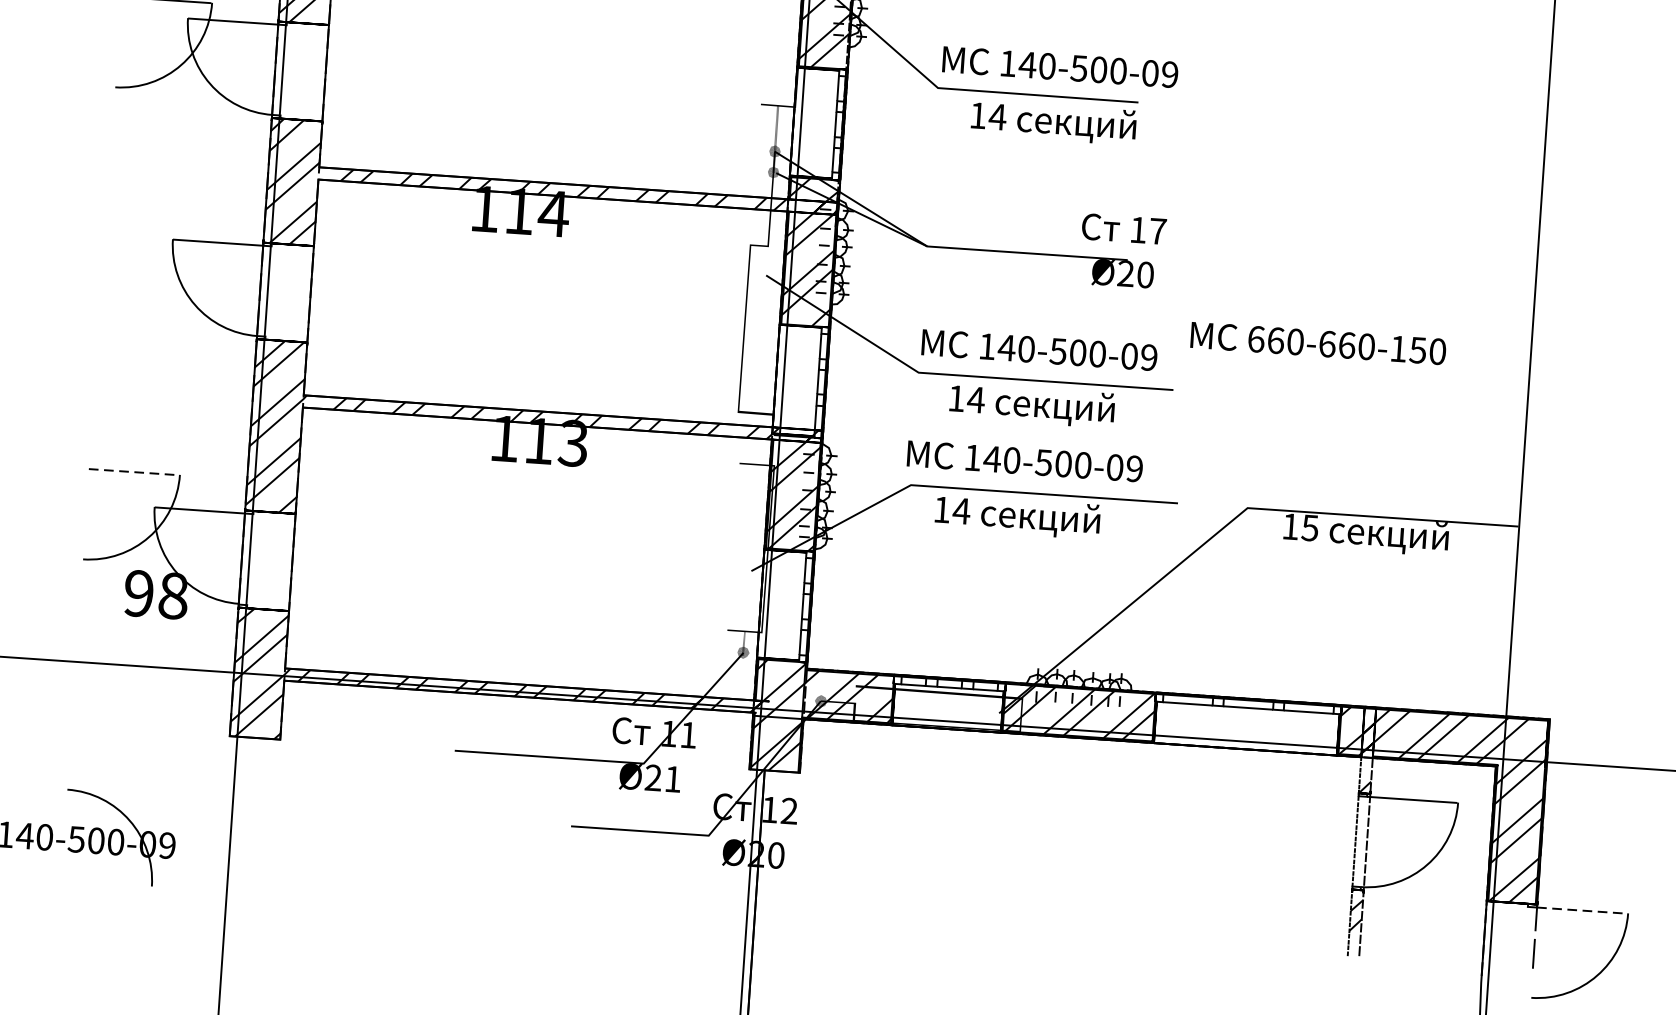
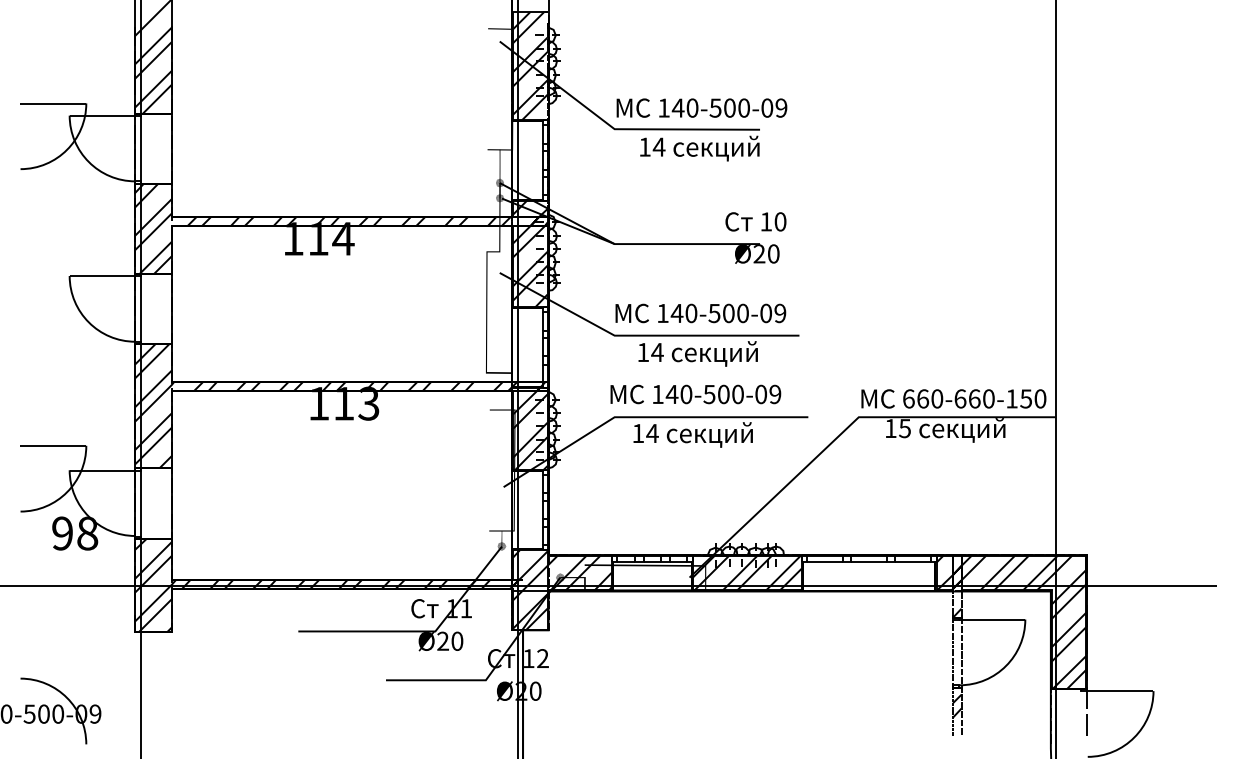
text: (1158, 230) -> (780, 221), 17 -> 10
text: (1317, 342) -> (953, 398), moved
line: (134, 472) -> (53, 446), dashed -> solid
text: (673, 778) -> (457, 640), Ø21 -> Ø20
line: (1582, 910) -> (1120, 691), dashed -> solid

